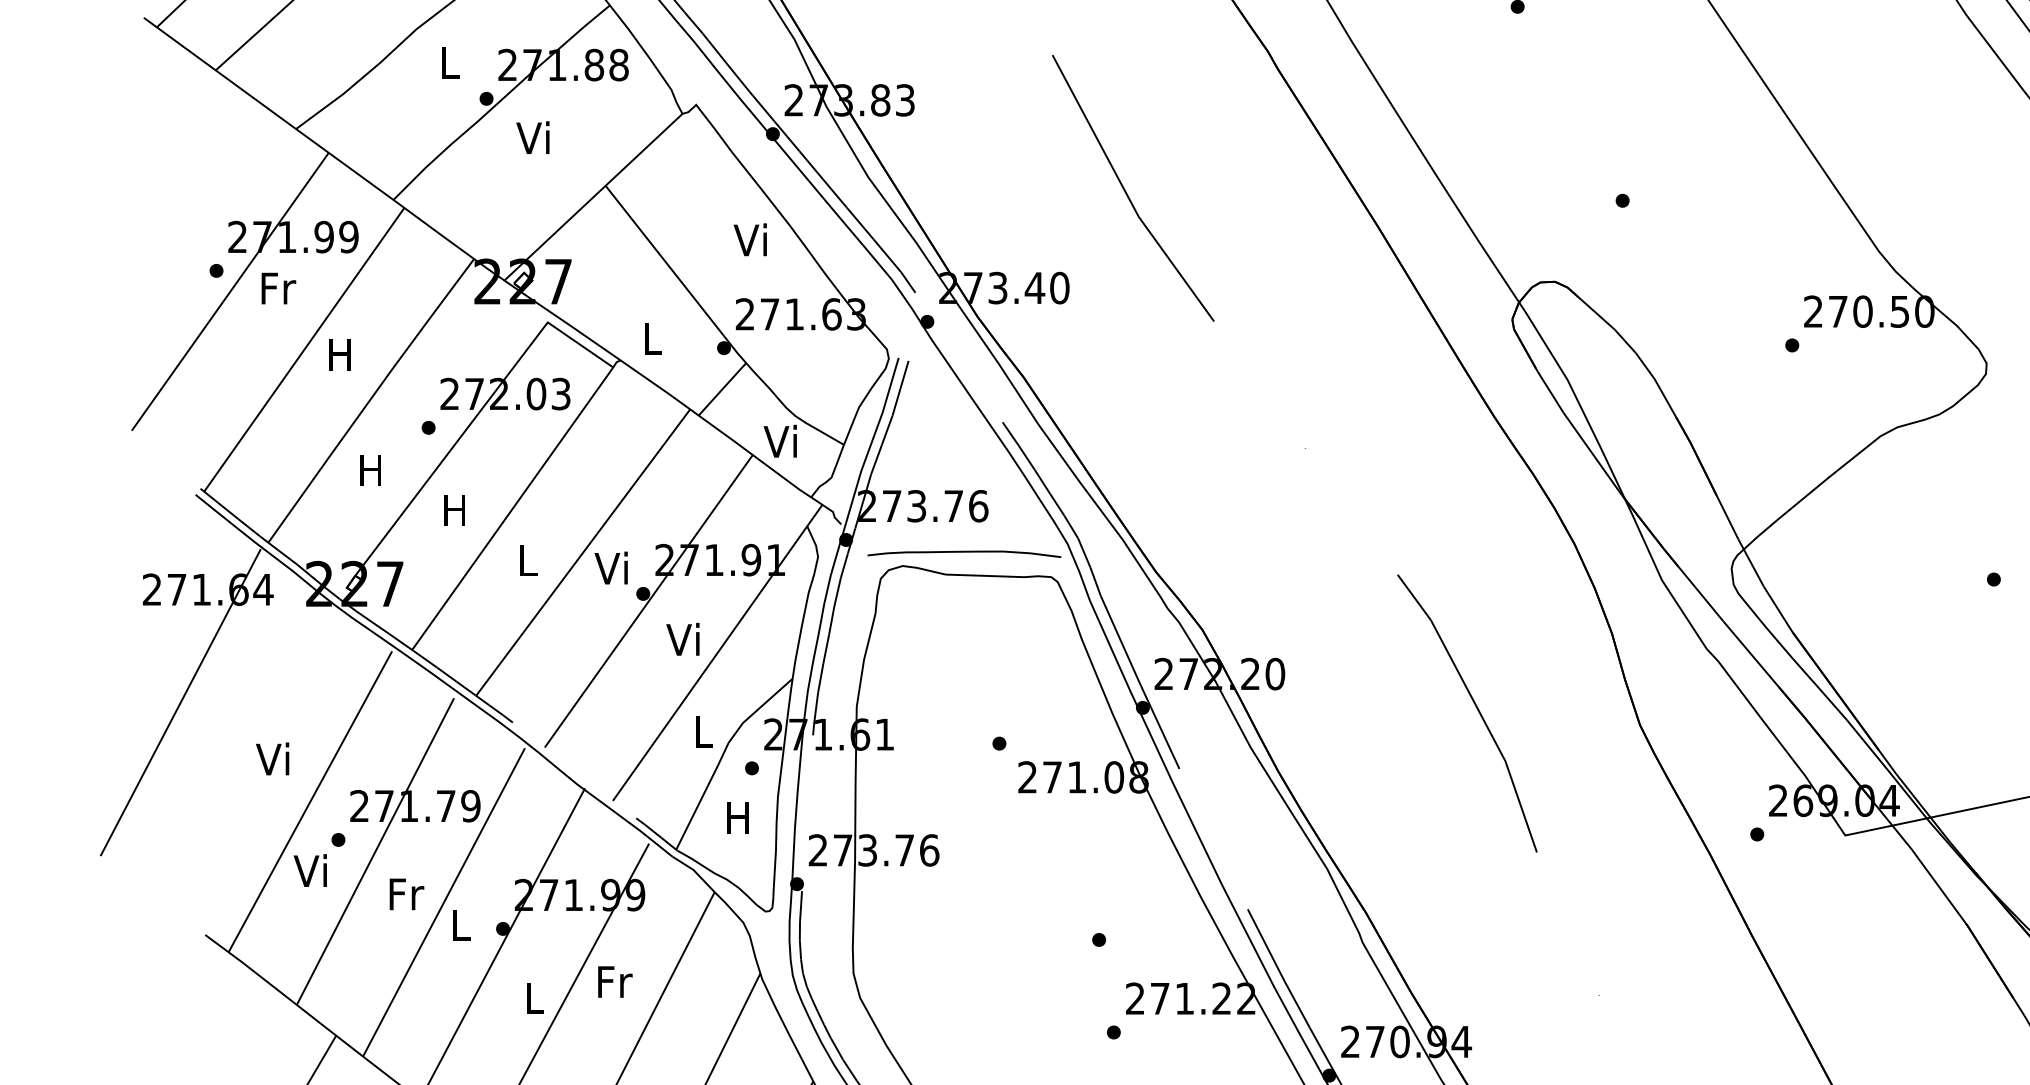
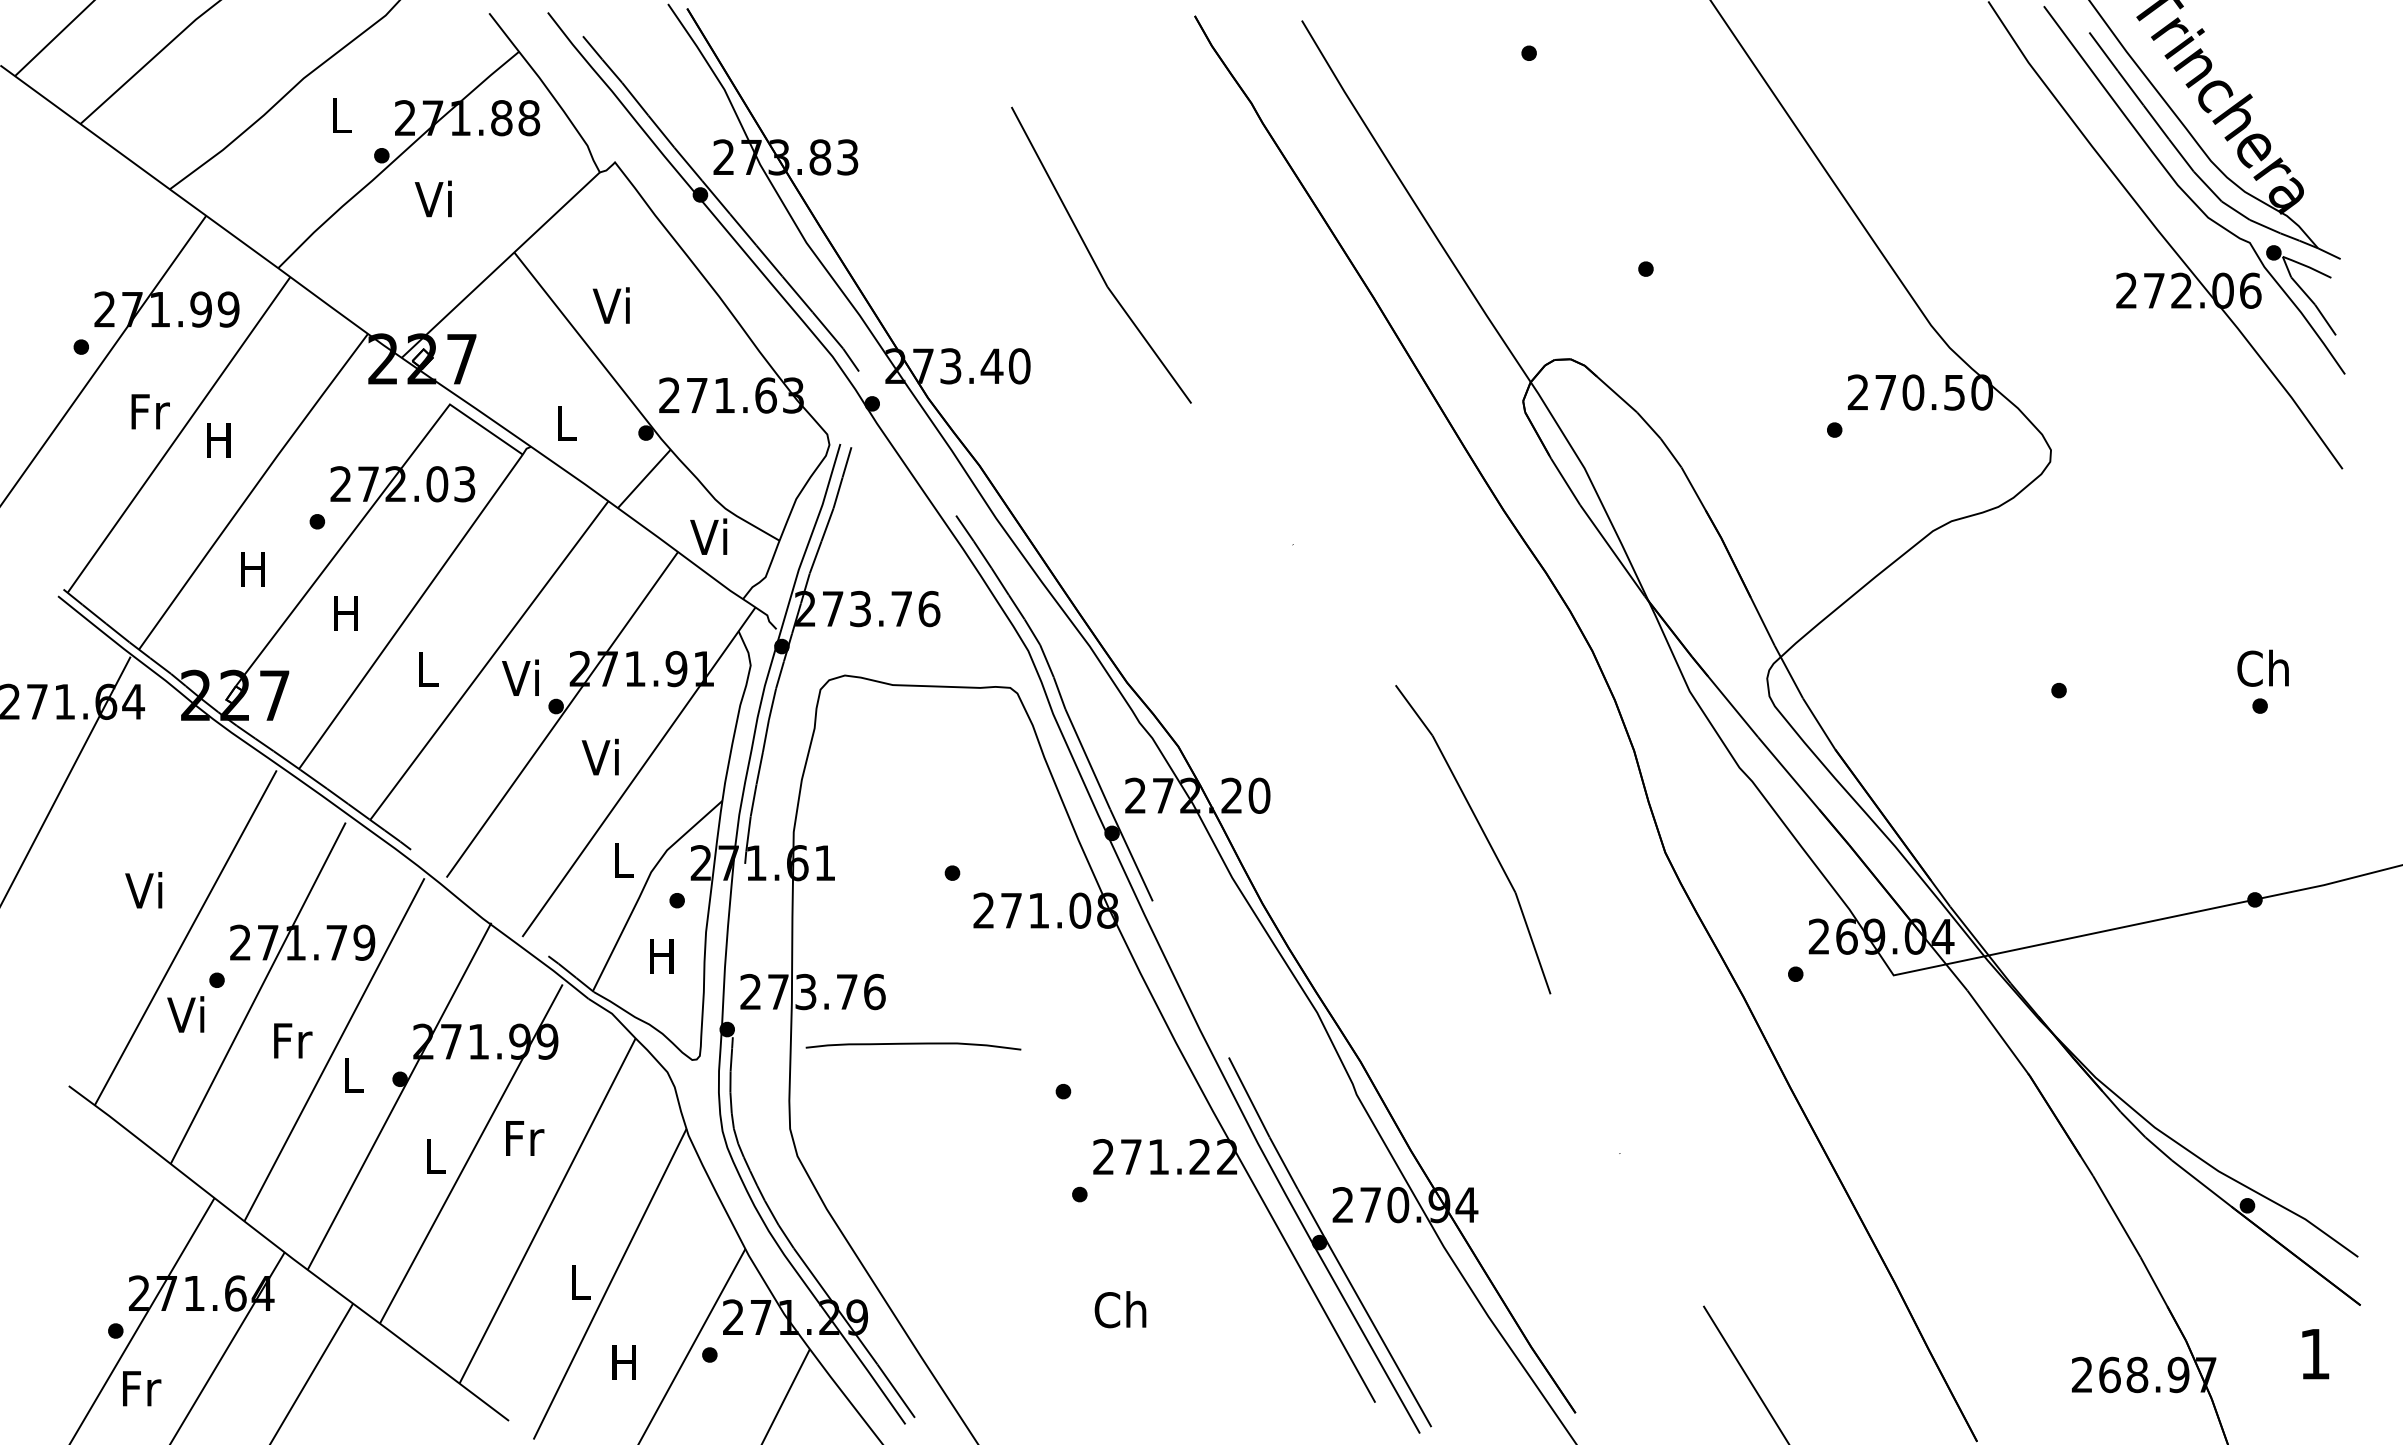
text: (749, 239) -> (610, 305), moved
text: (278, 288) -> (150, 411), moved
curve: (964, 552) -> (913, 1044), moved

